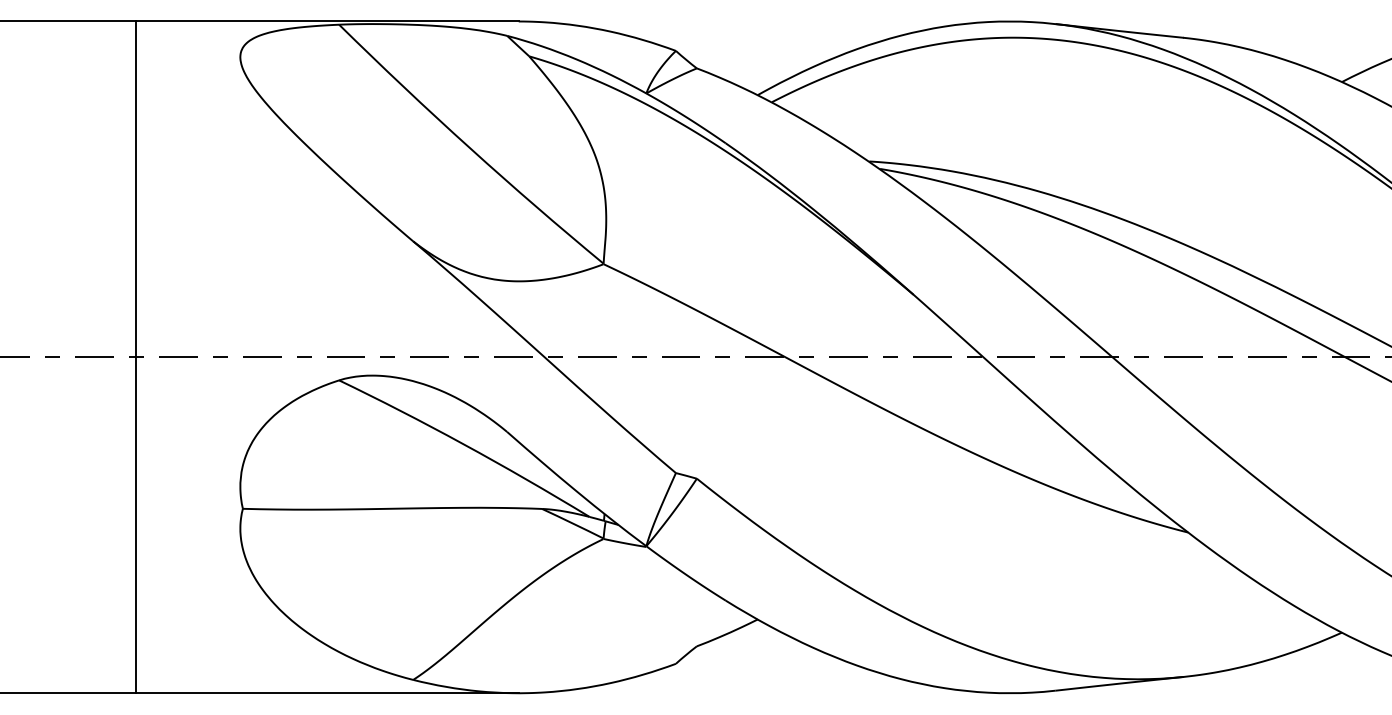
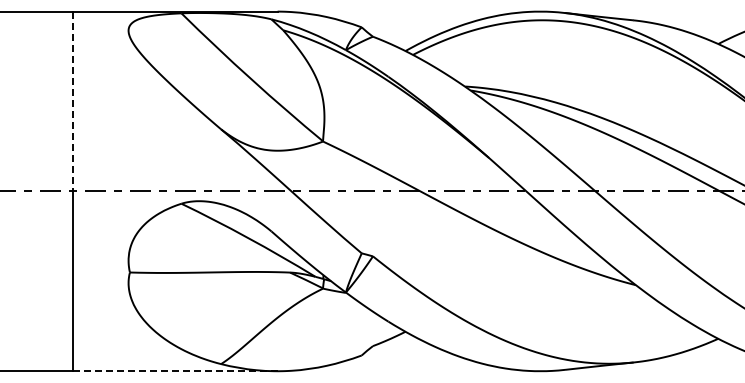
line: (135, 189) -> (72, 101), solid -> dashed
line: (328, 693) -> (175, 371), solid -> dashed

